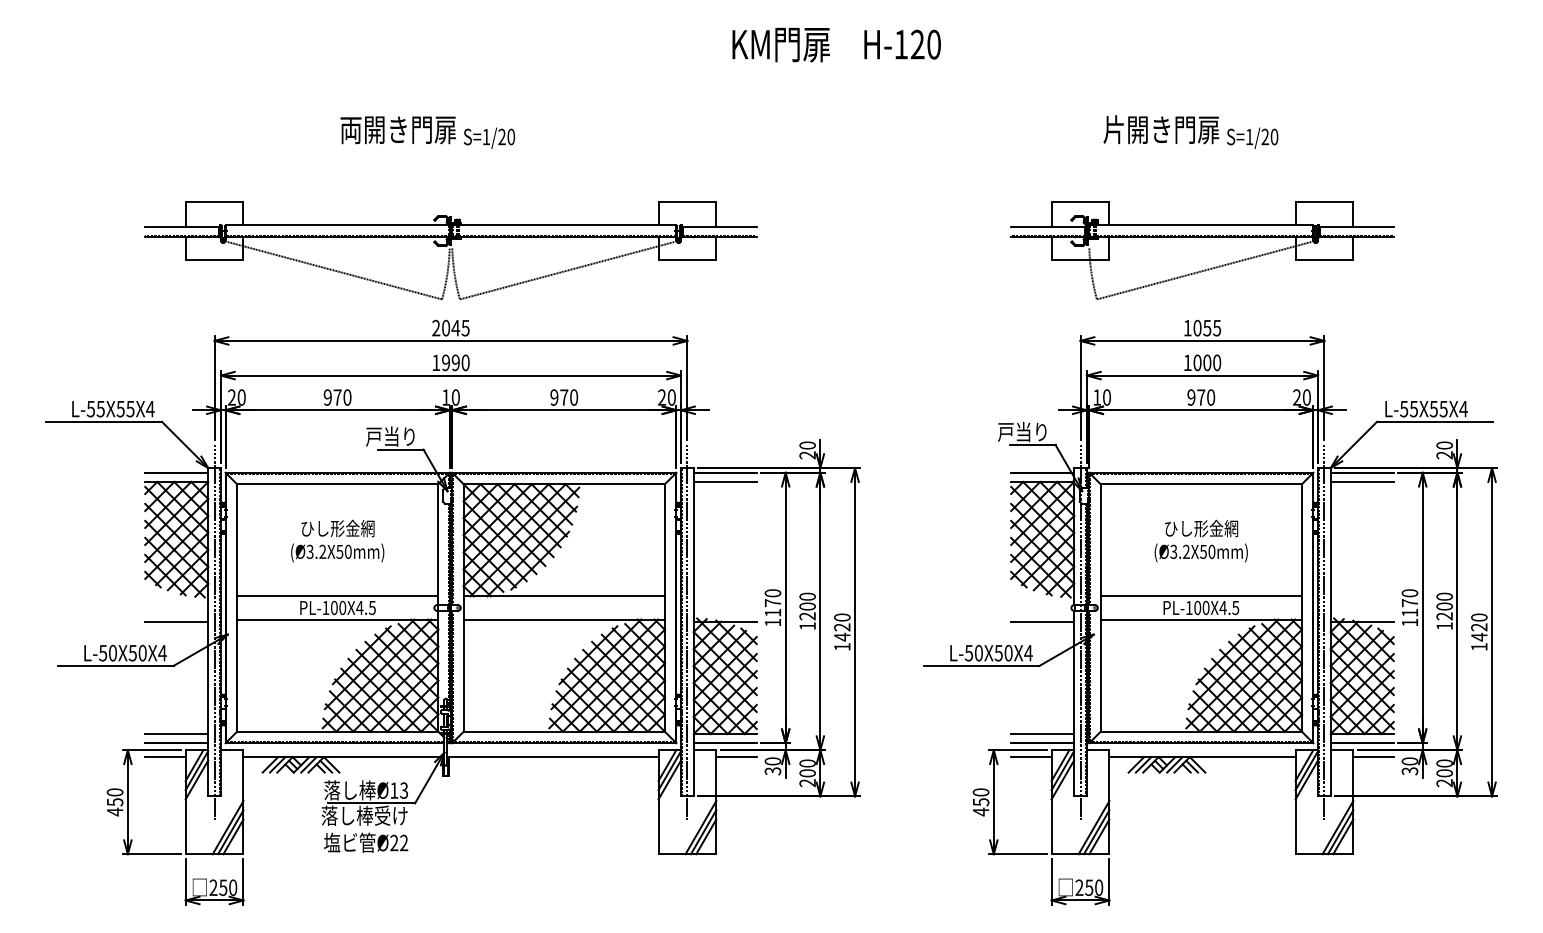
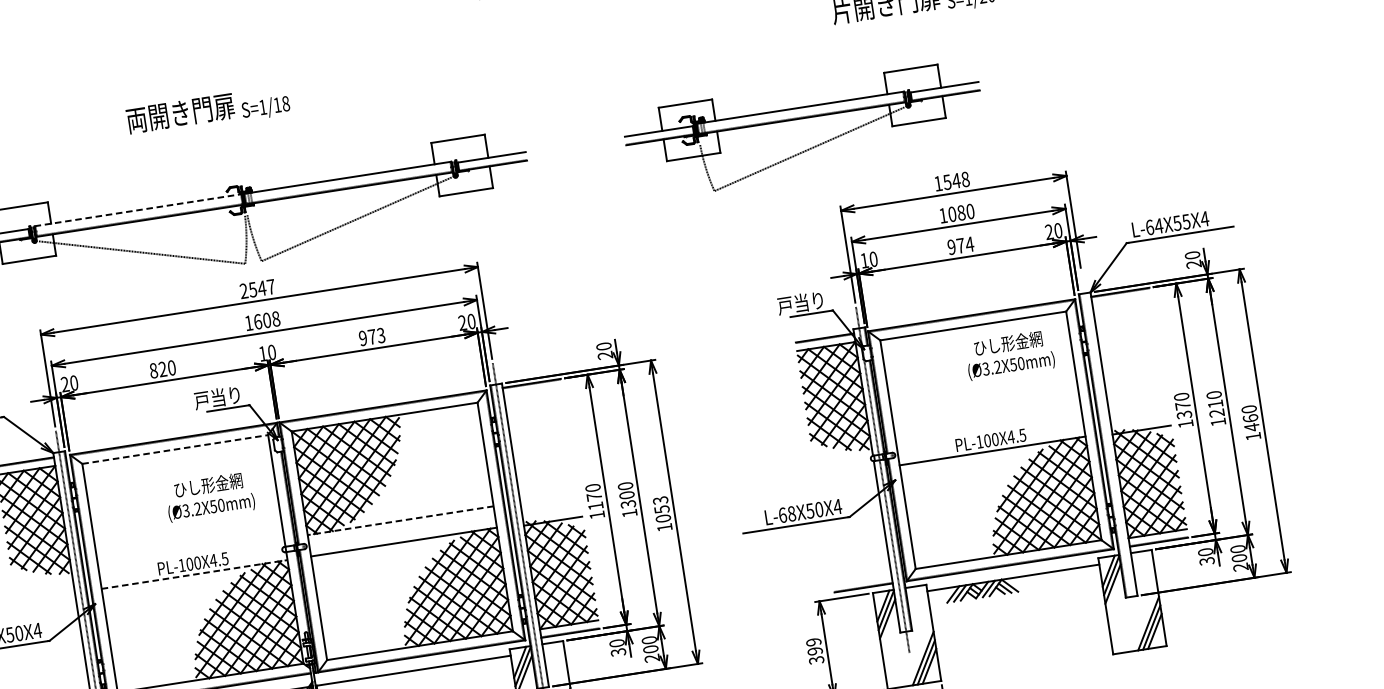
text: (506, 136) -> (281, 104), S=1/20 -> S=1/18
line: (338, 225) -> (138, 210), solid -> dashed
part: (1202, 250) -> (805, 130), moved
text: (455, 327) -> (261, 287), 2045 -> 2547
text: (1207, 327) -> (956, 180), 1055 -> 1548
text: (455, 362) -> (266, 320), 1990 -> 1608
text: (1207, 362) -> (961, 212), 1000 -> 1080
text: (332, 397) -> (158, 370), 970 -> 820
text: (573, 397) -> (380, 335), 970 -> 973
text: (1210, 397) -> (969, 244), 970 -> 974
text: (1409, 408) -> (1154, 226), L-55X55X4 -> L-64X55X4
line: (724, 481) -> (532, 391), removed
line: (1361, 481) -> (1120, 300), removed
line: (337, 484) -> (175, 449), solid -> dashed
text: (337, 540) -> (209, 496), moved
text: (1200, 540) -> (1009, 354), moved
line: (337, 596) -> (191, 553), removed
line: (564, 596) -> (400, 520), solid -> dashed
line: (1200, 596) -> (988, 429), removed
text: (1444, 606) -> (1215, 404), 1200 -> 1210
text: (1409, 612) -> (1183, 414), 1170 -> 1370
text: (807, 616) -> (628, 504), 1200 -> 1300
line: (337, 619) -> (194, 574), solid -> dashed
line: (176, 621) -> (45, 599), removed
line: (1042, 621) -> (846, 475), removed
text: (842, 627) -> (662, 509), 1420 -> 1053
text: (1479, 627) -> (1250, 418), 1420 -> 1460
line: (1324, 631) -> (1108, 444), removed
text: (973, 652) -> (786, 513), L-50X50X4 -> L-68X50X4
line: (1042, 734) -> (862, 579), removed
line: (736, 757) -> (582, 644), removed
line: (1031, 757) -> (855, 602), removed
line: (1373, 757) -> (1171, 553), removed
text: (980, 802) -> (814, 651), 450 -> 399

